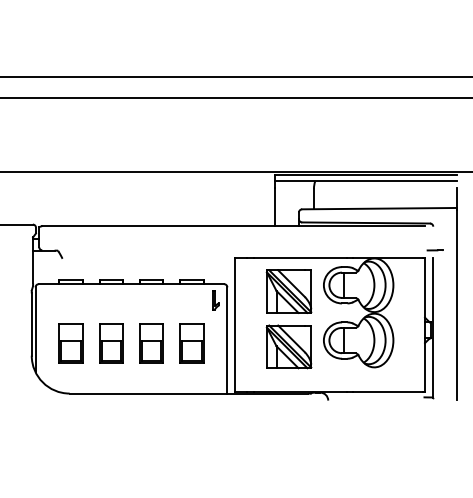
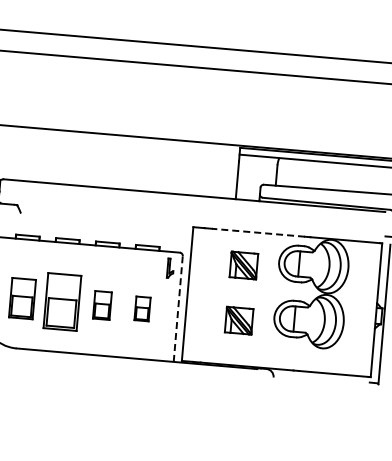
line: (300, 257) -> (258, 232), solid -> dashed
part: (288, 291) -> (243, 265), size x0.6
line: (227, 339) -> (178, 308), solid -> dashed
part: (111, 343) -> (62, 302), size x1.4
part: (151, 343) -> (102, 305), size x0.7
part: (191, 343) -> (142, 308), size x0.6
part: (288, 346) -> (238, 320), size x0.6

